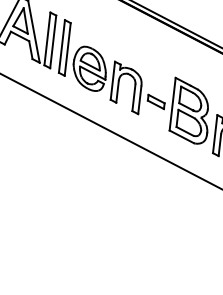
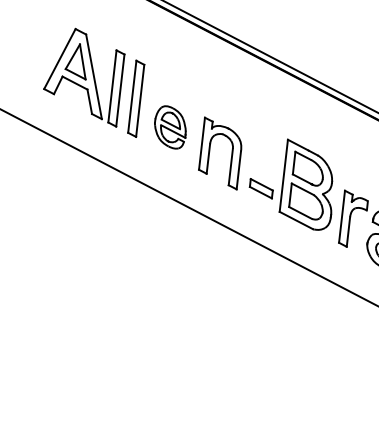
part: (89, 68) -> (170, 127), size x0.7
part: (155, 101) -> (260, 188), moved

